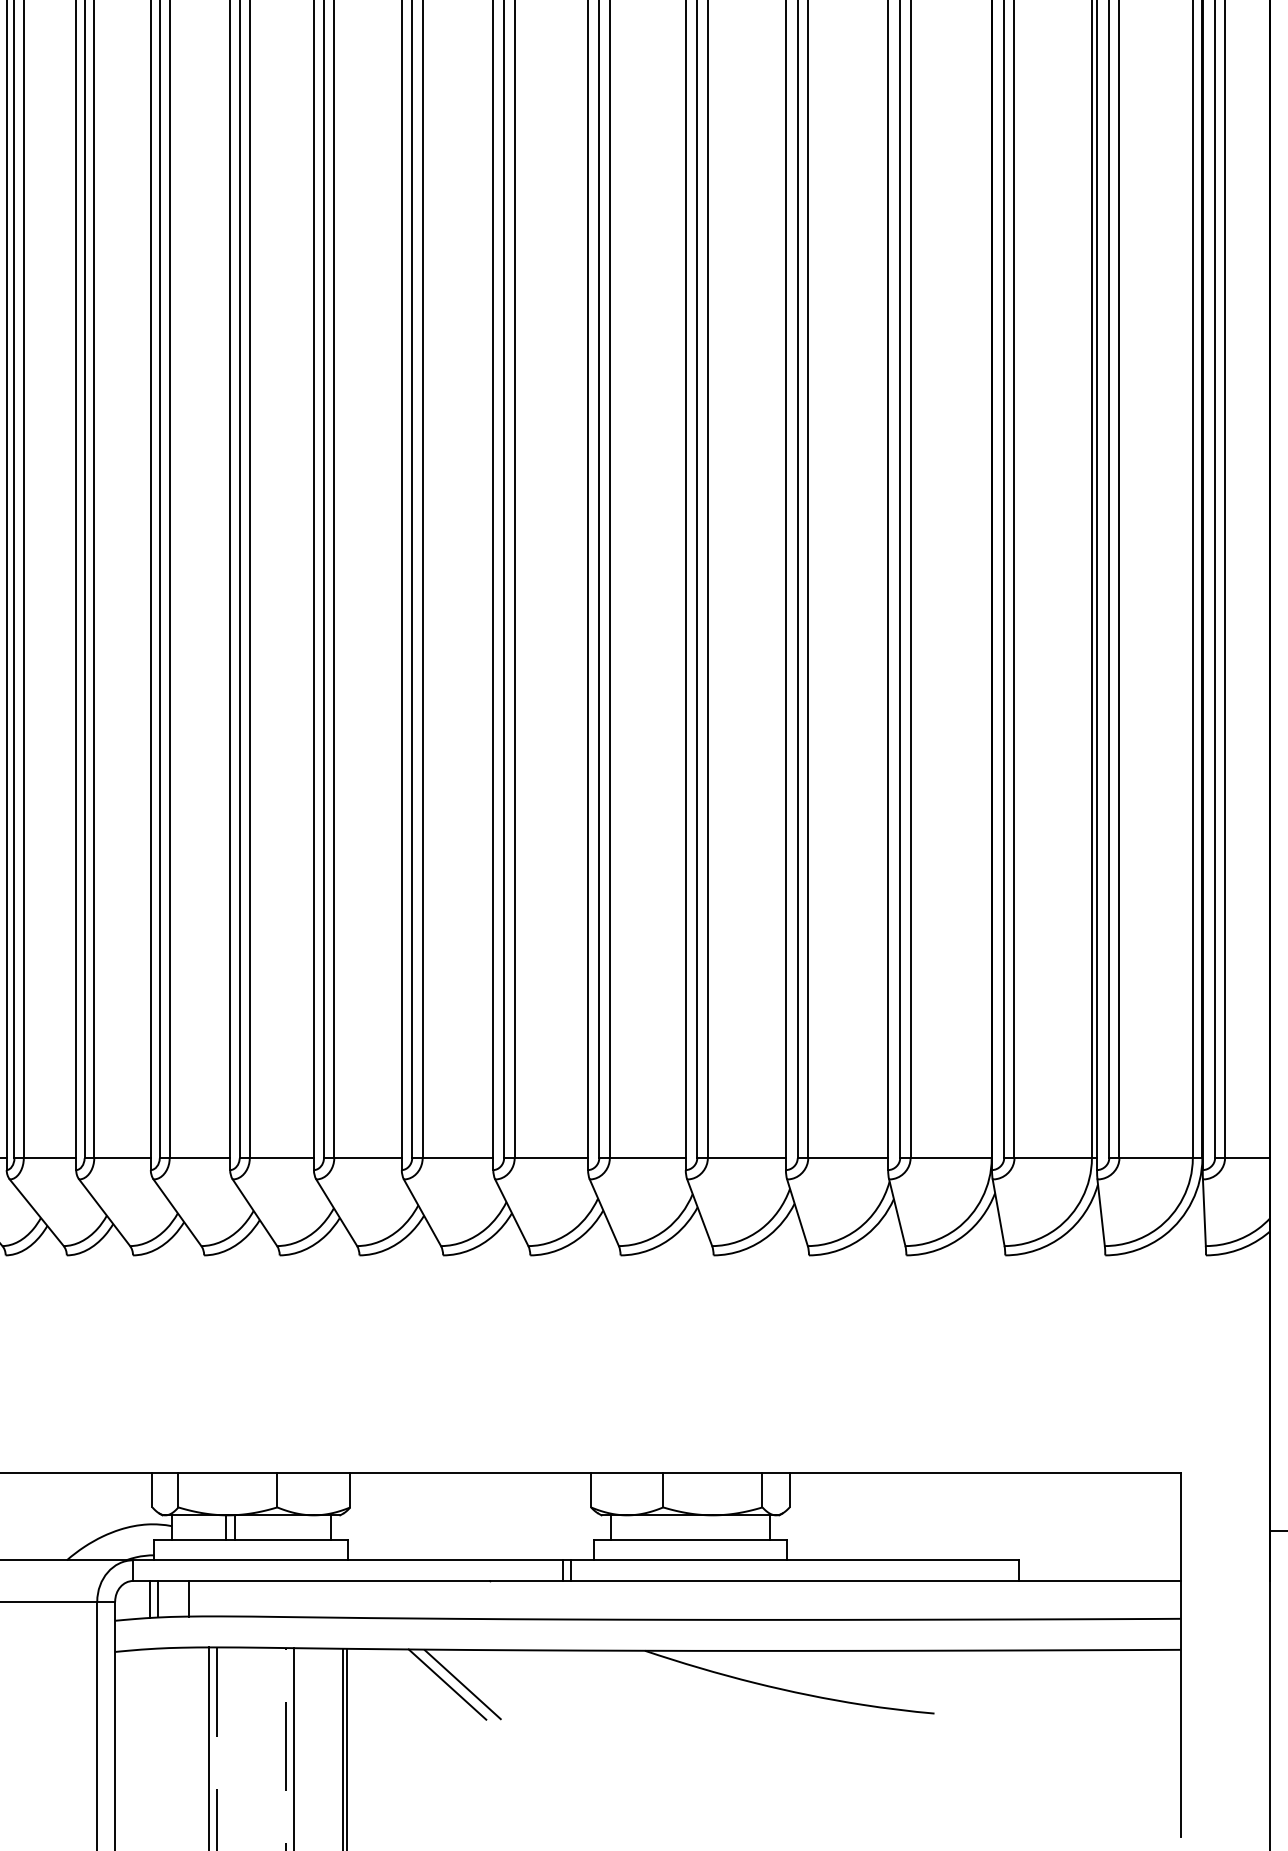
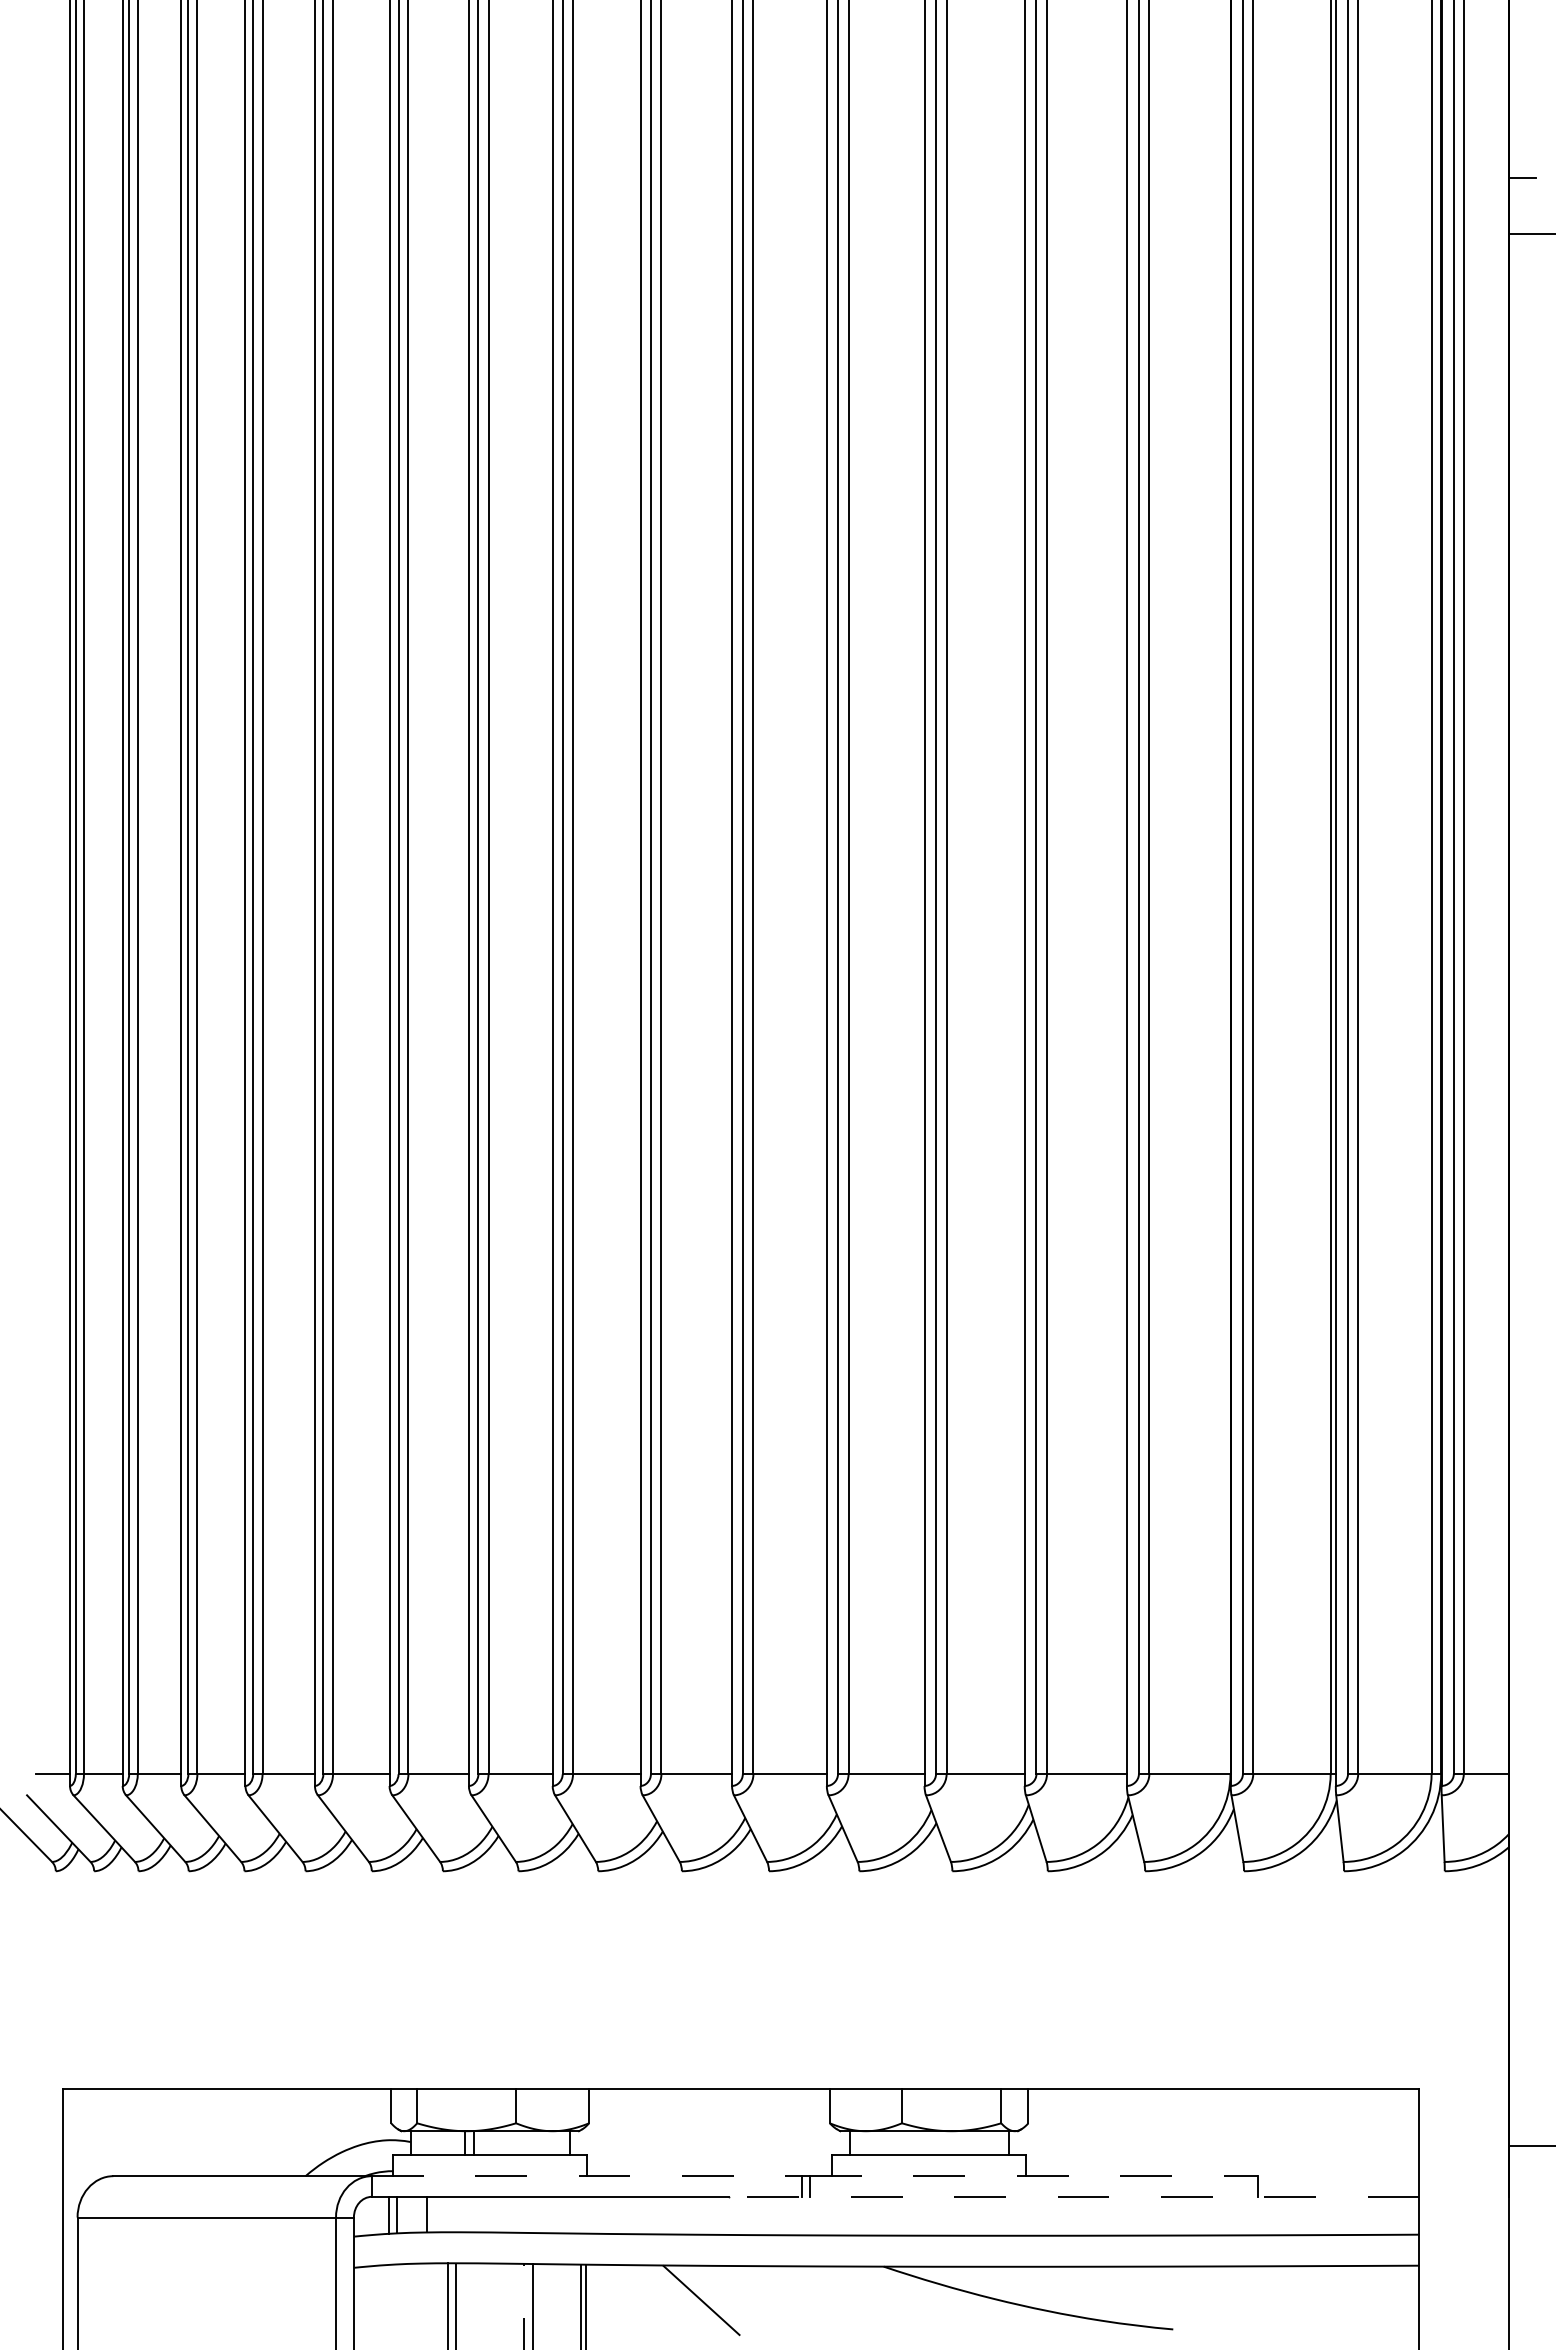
line: (347, 1560) -> (586, 2176), solid -> dashed
line: (794, 1560) -> (1033, 2176), solid -> dashed
line: (834, 1580) -> (1073, 2196), solid -> dashed
line: (447, 1684) -> (686, 2300), removed

